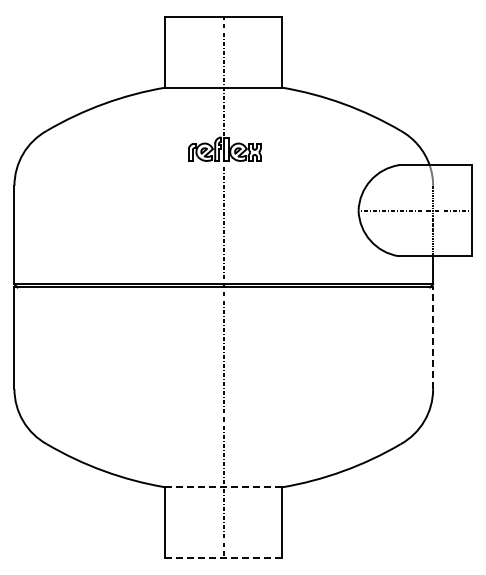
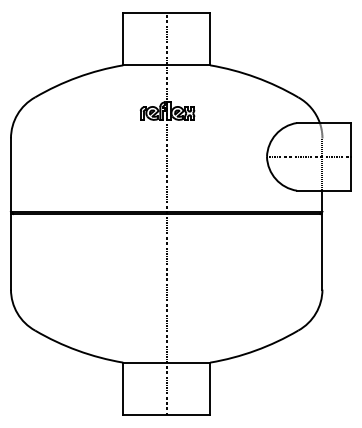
line: (433, 338) -> (322, 251), dashed -> solid
line: (223, 487) -> (166, 362), dashed -> solid
line: (223, 557) -> (166, 414), dashed -> solid

